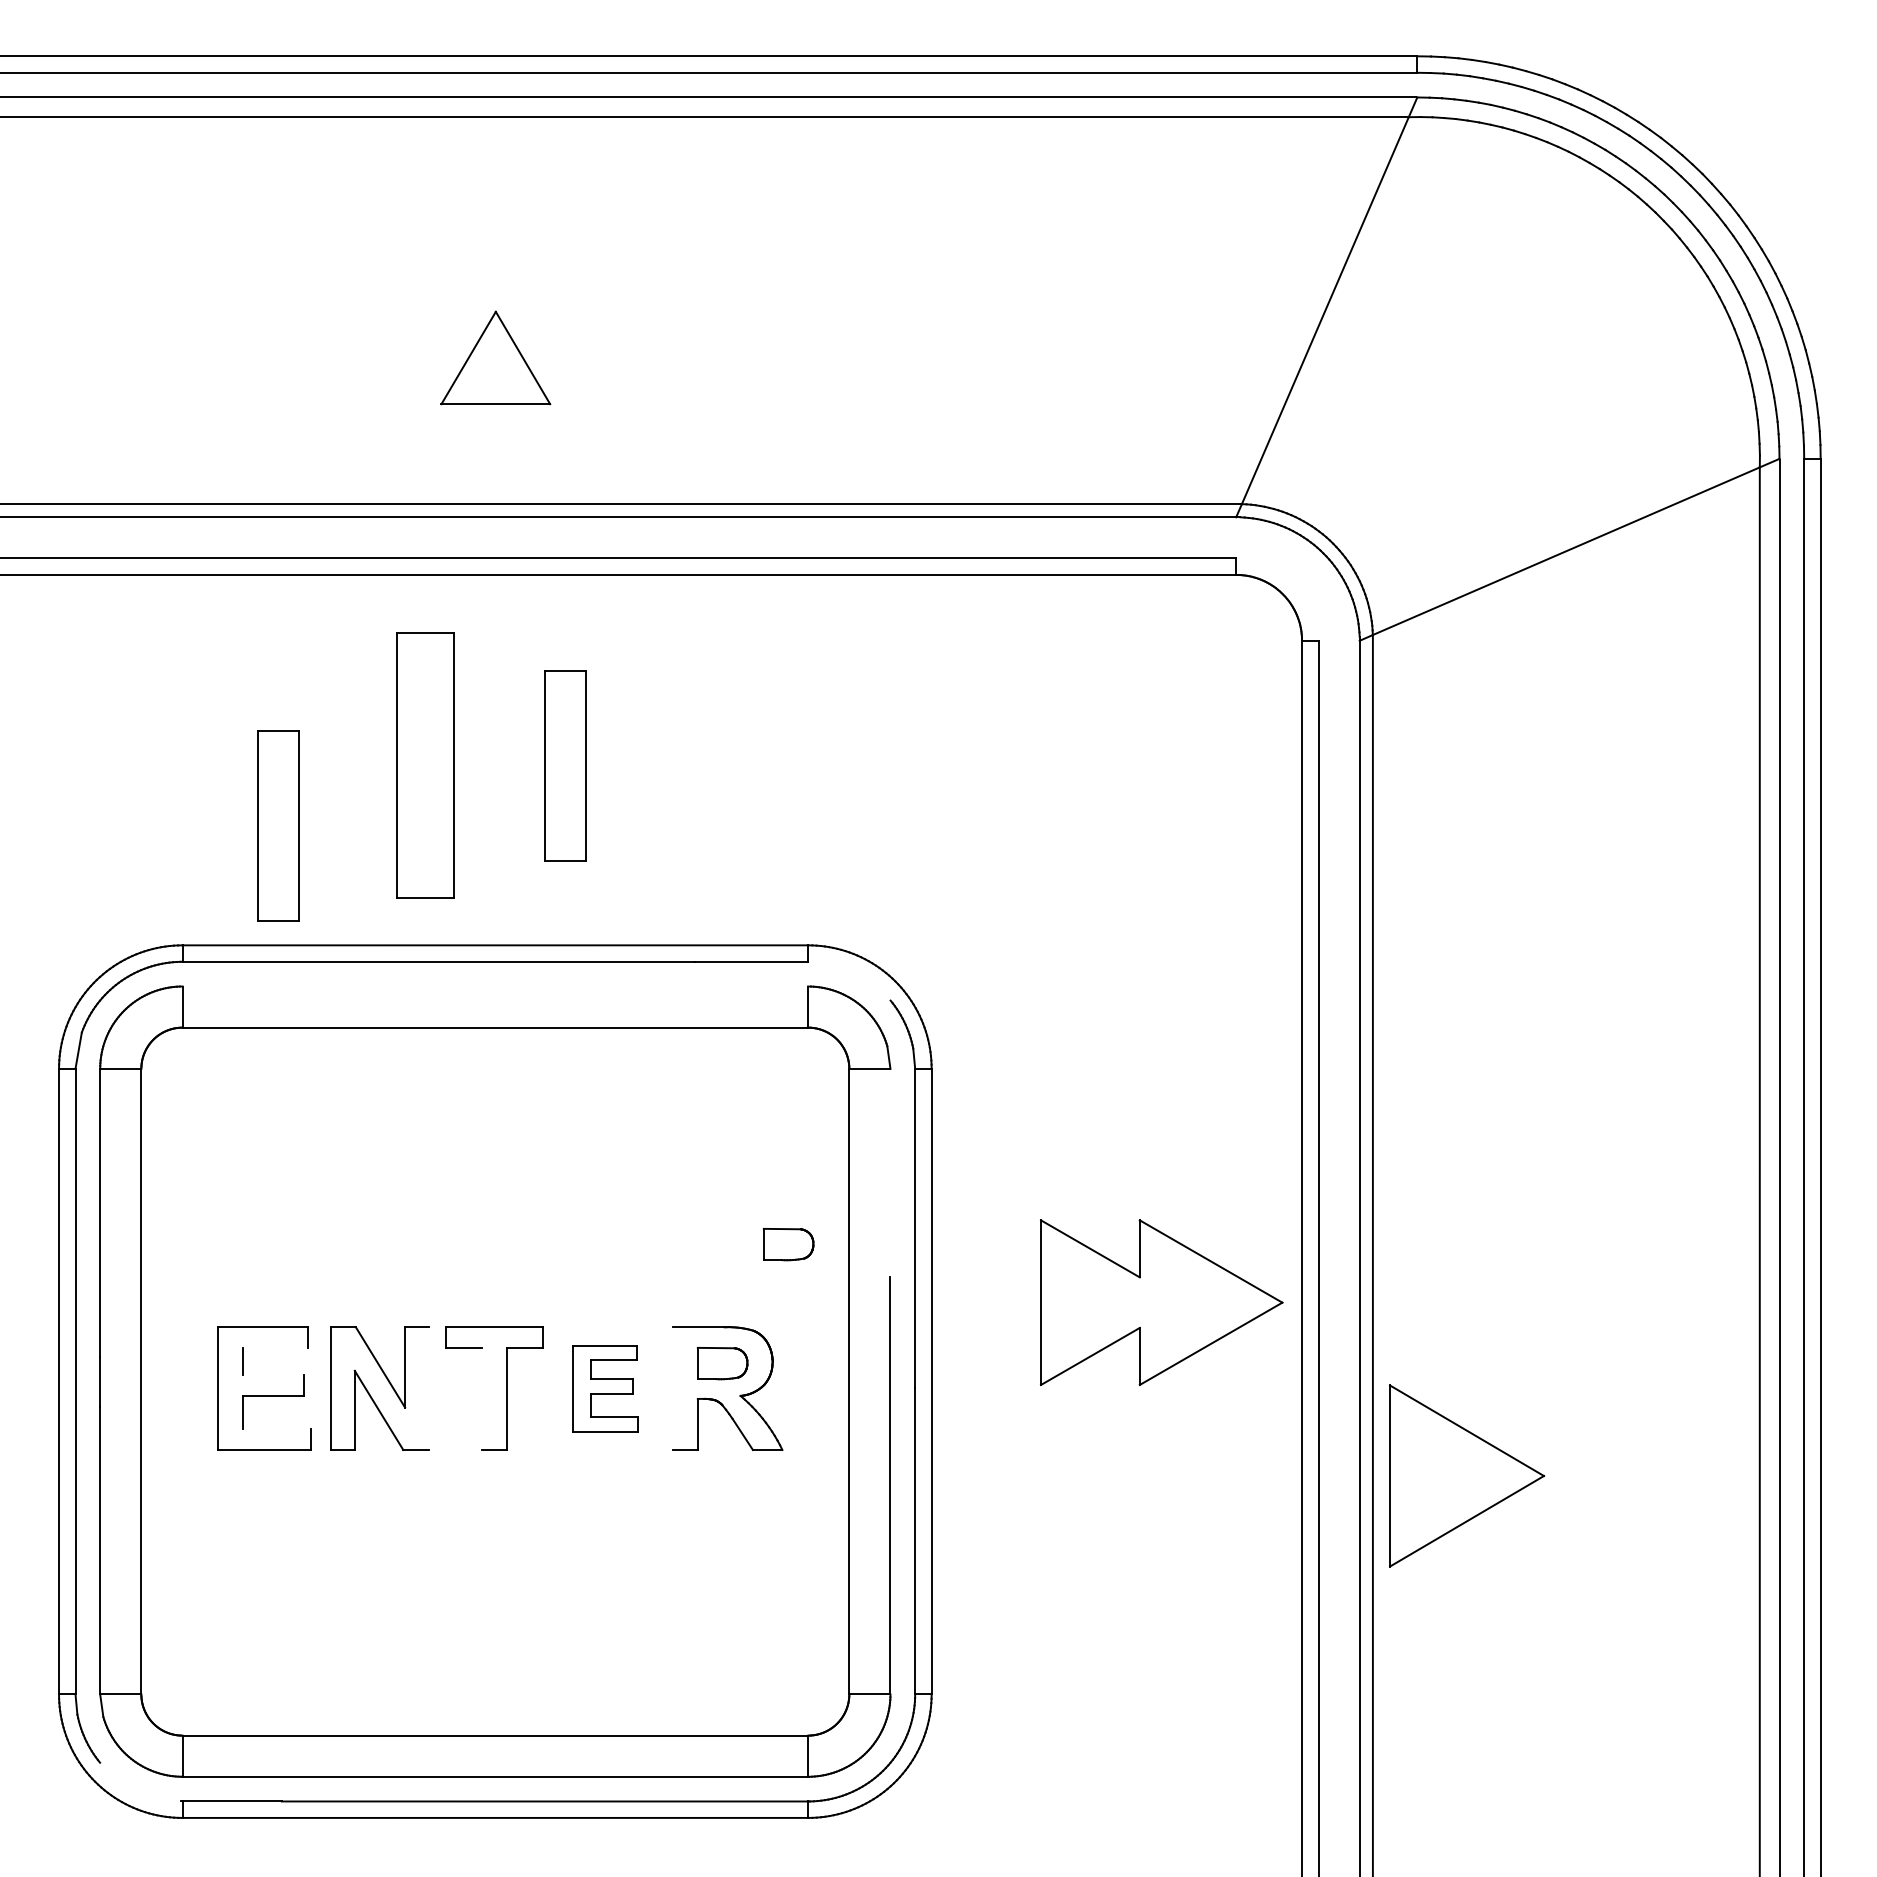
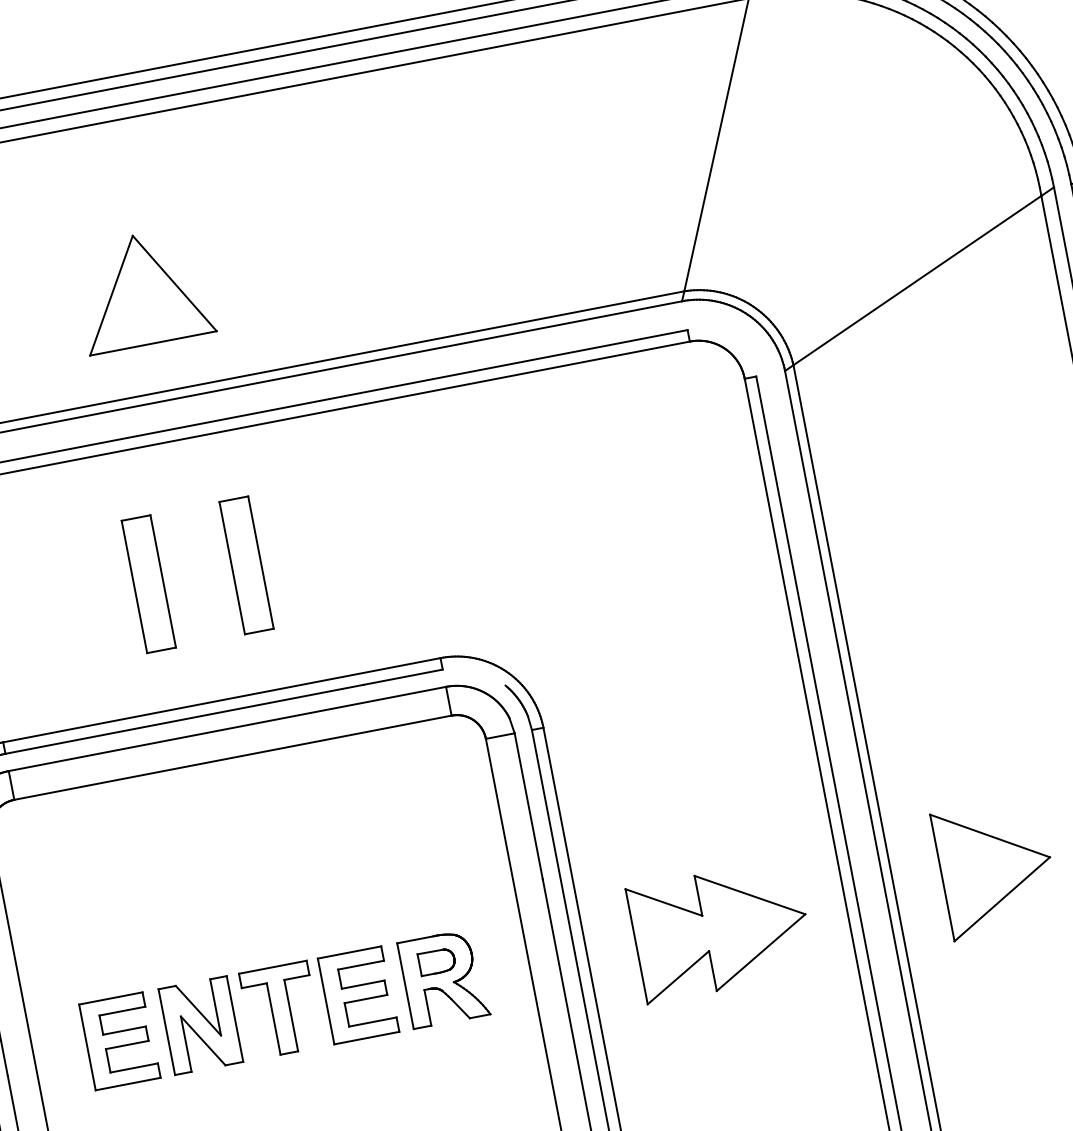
part: (495, 357) -> (142, 289), size x1.67
part: (425, 765) -> (148, 583), size x0.71
part: (278, 825) -> (54, 645), removed
line: (495, 986) -> (227, 728), added
line: (890, 1172) -> (528, 805), added
part: (788, 1244) -> (467, 869), removed
part: (1161, 1302) -> (720, 930), moved
line: (275, 1347) -> (122, 1010), added
line: (272, 1375) -> (124, 1030), added
line: (428, 1388) -> (234, 1018), added
part: (605, 1388) -> (358, 995), size x1.43
line: (672, 1388) -> (405, 986), added
line: (482, 1398) -> (273, 1018), added
line: (276, 1429) -> (134, 1068), added
part: (1466, 1475) -> (995, 867), moved

